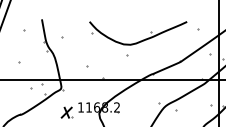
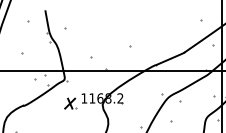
part: (140, 40) -> (143, 31), removed

